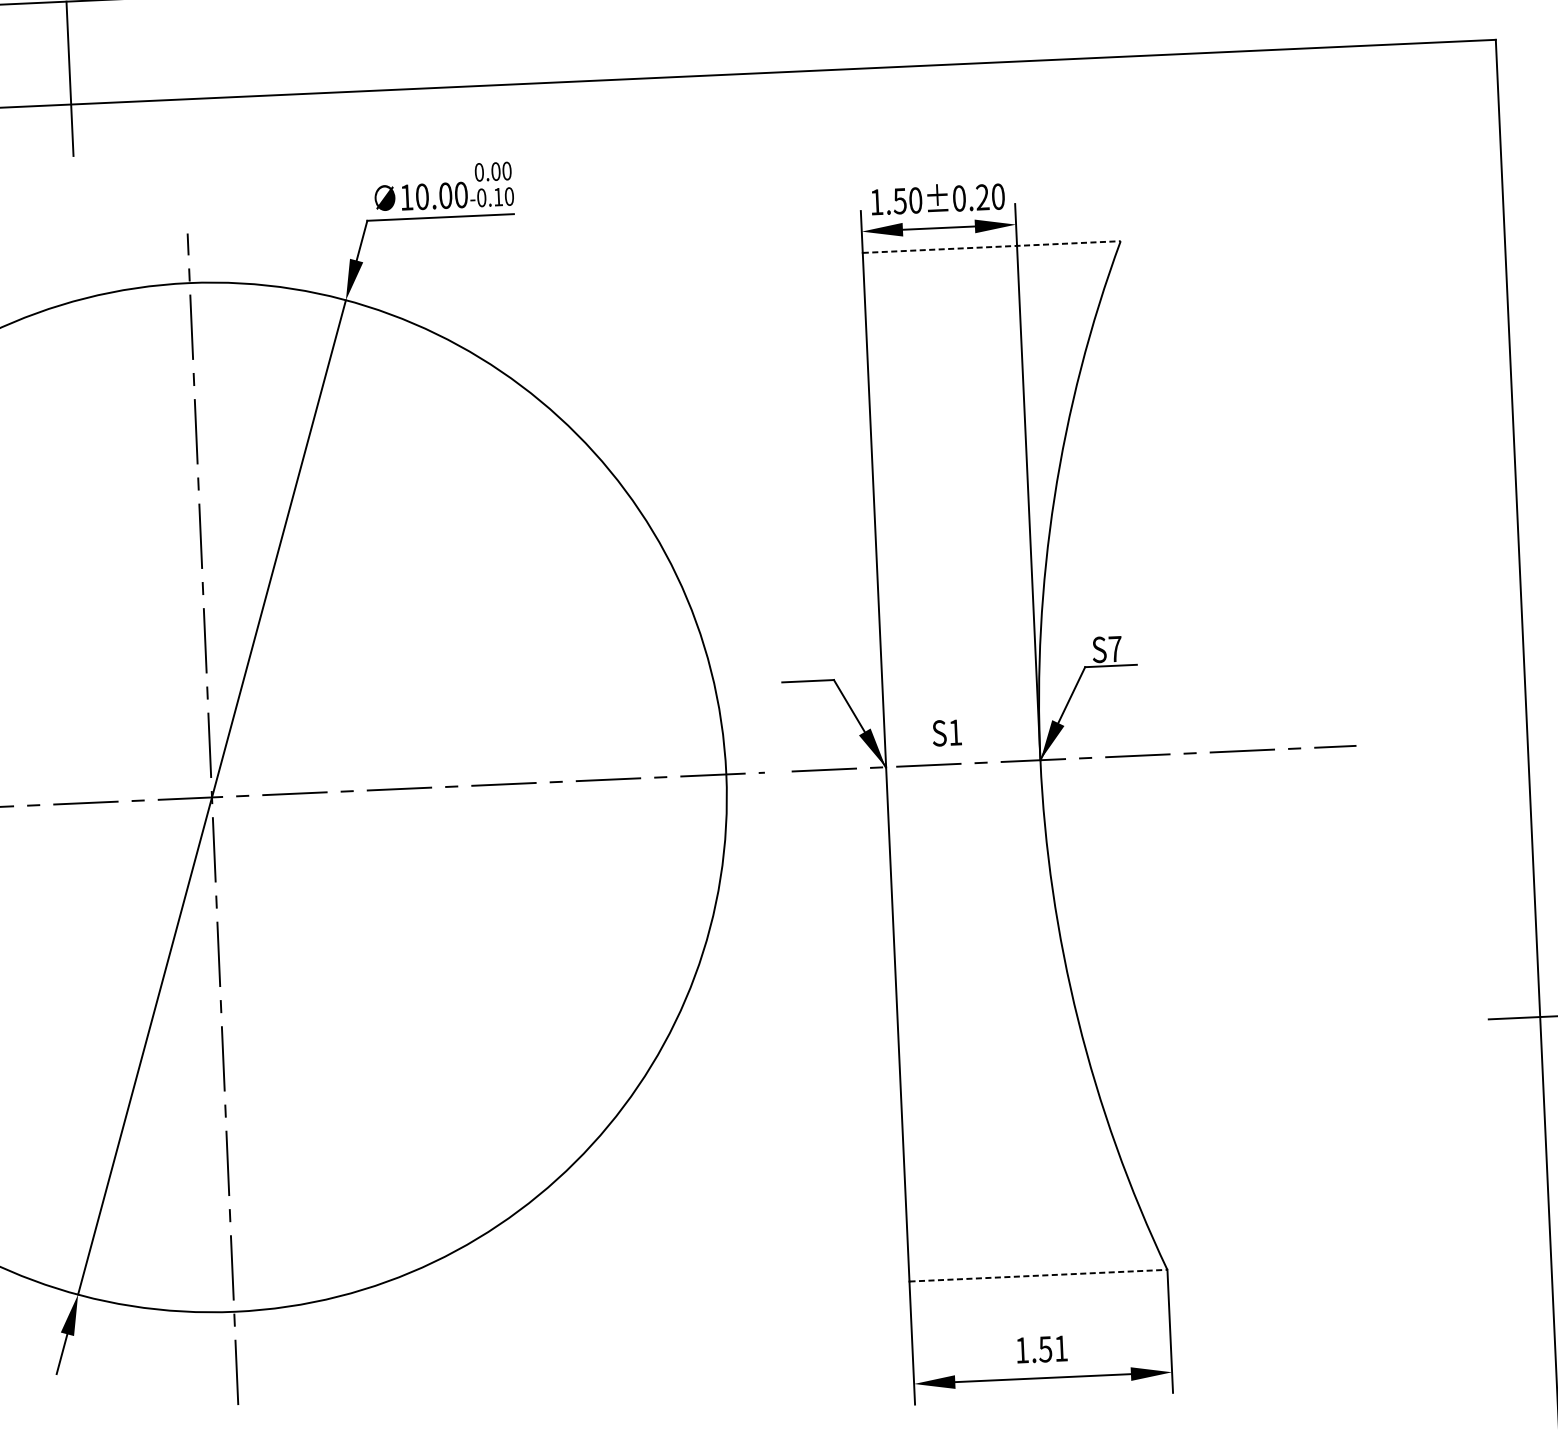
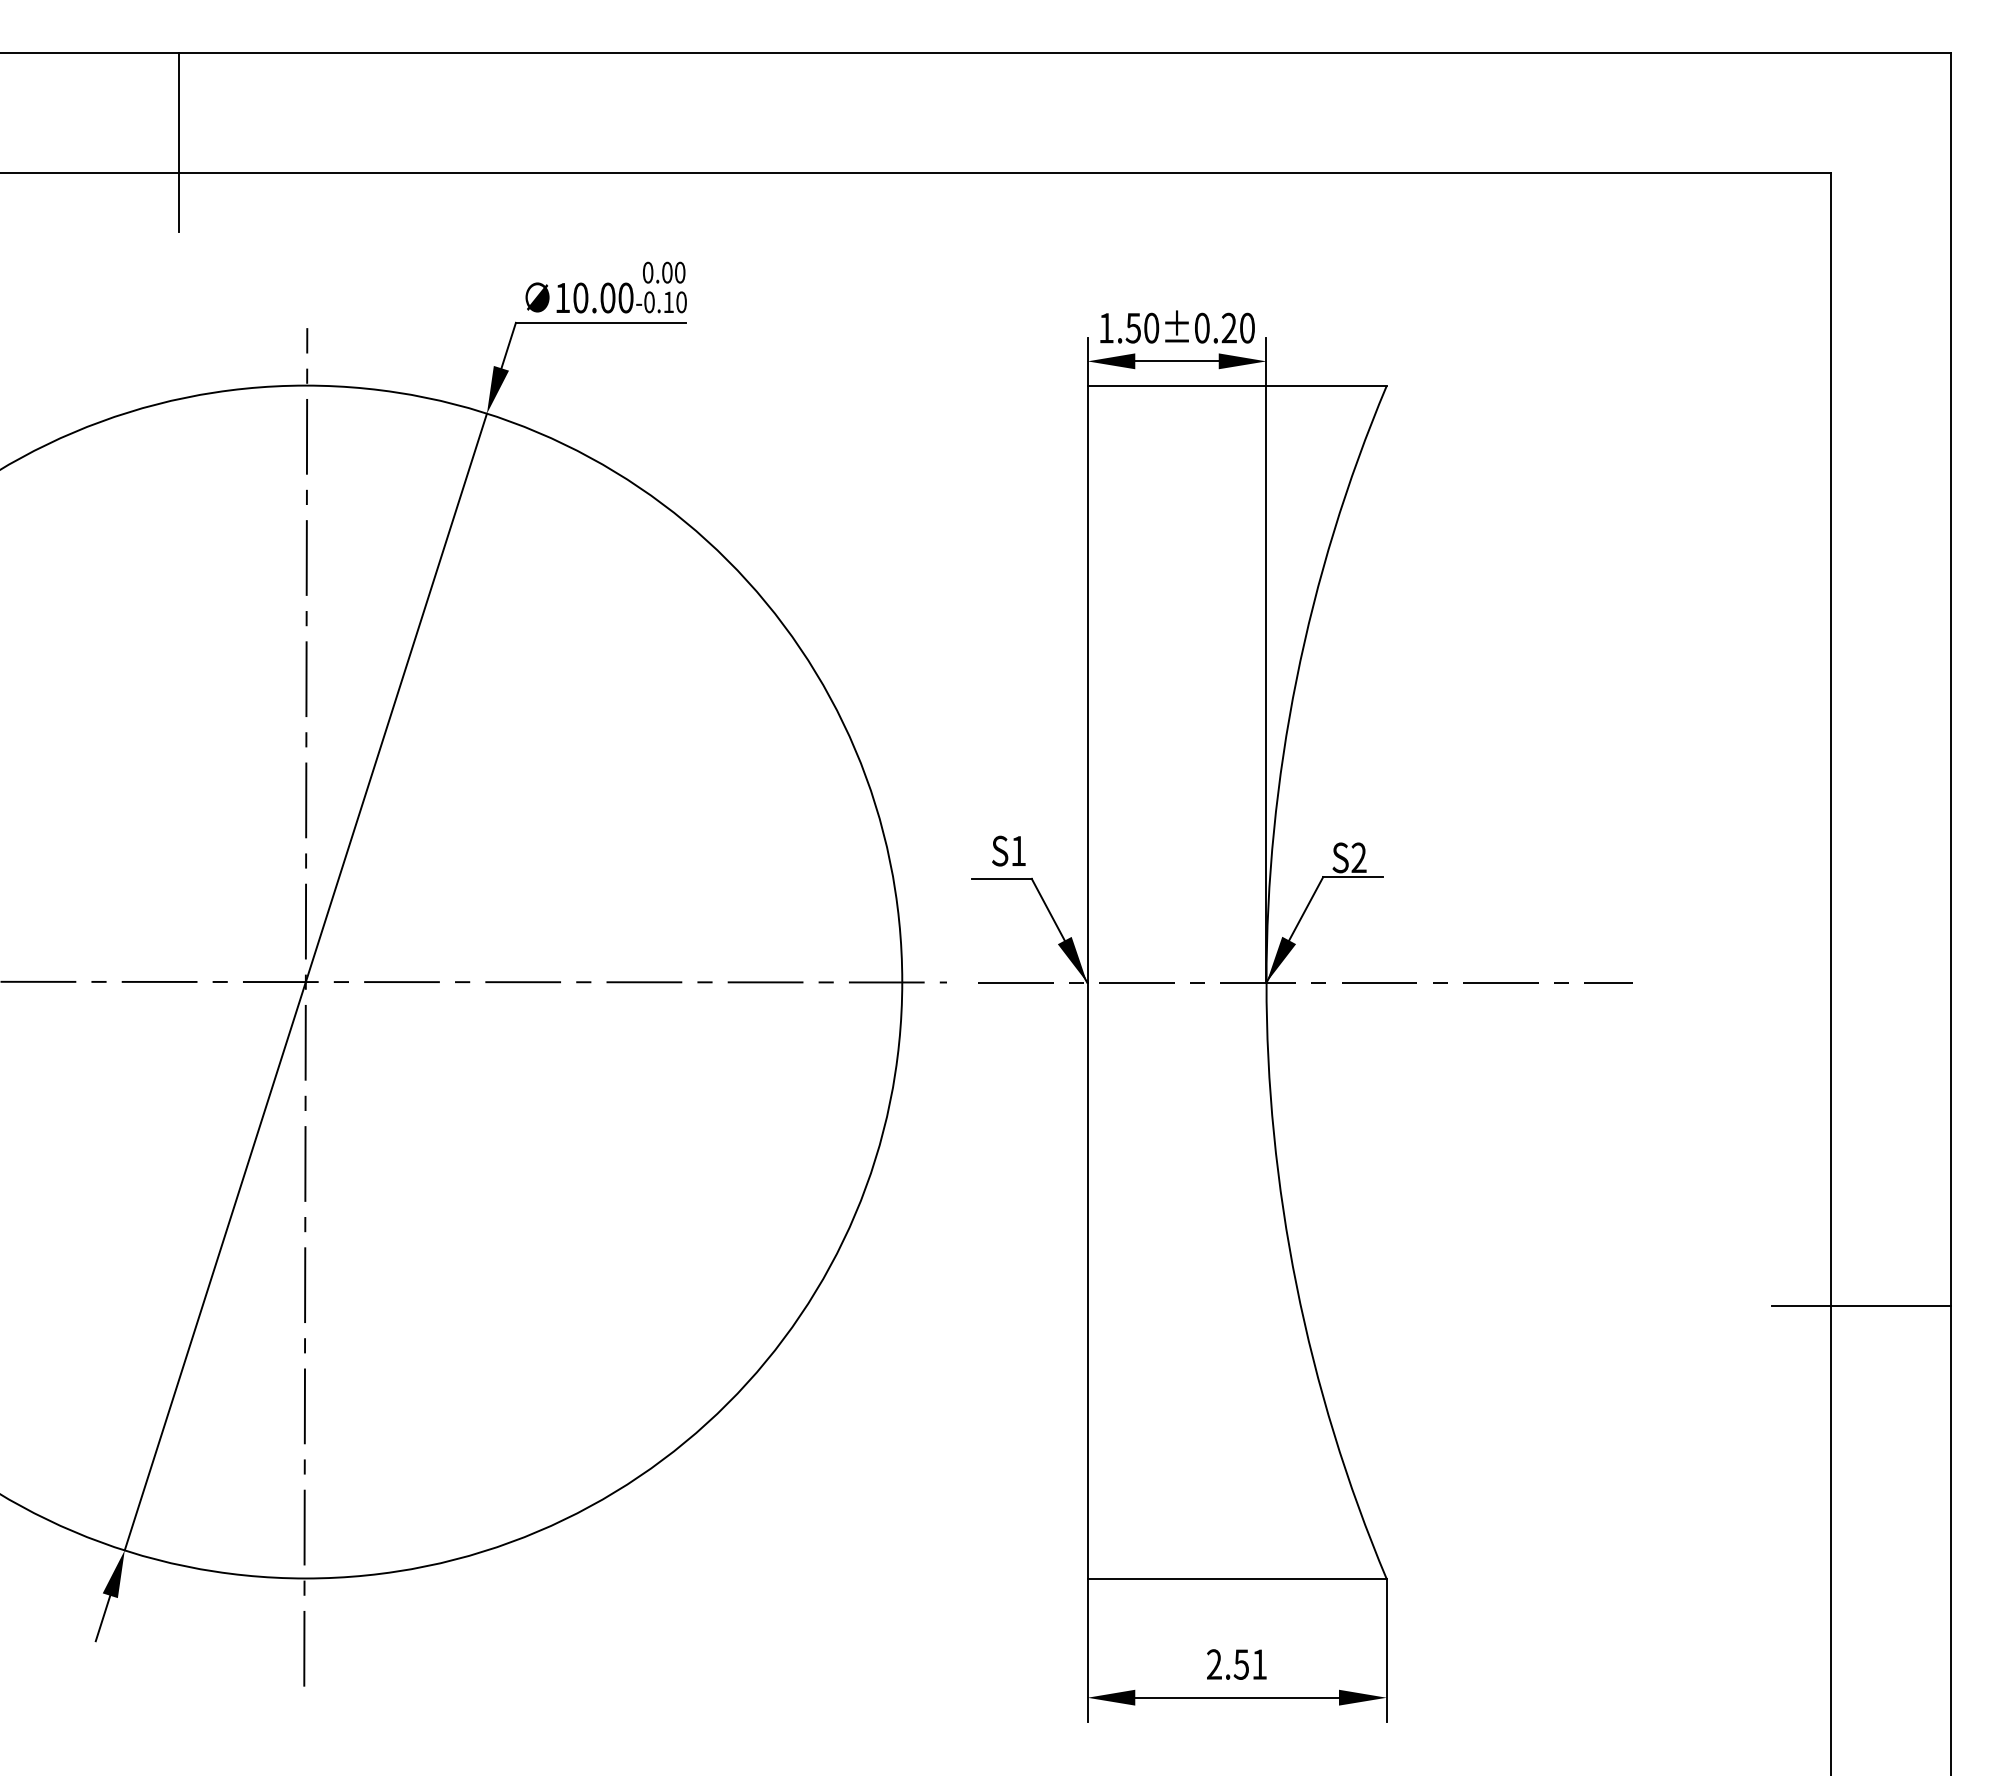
line: (992, 247) -> (1237, 386), dashed -> solid
text: (1114, 648) -> (1358, 857), S7 -> S2
text: (946, 732) -> (1008, 850), moved
line: (1038, 1275) -> (1237, 1578), dashed -> solid
text: (1022, 1350) -> (1214, 1664), 1.51 -> 2.51

